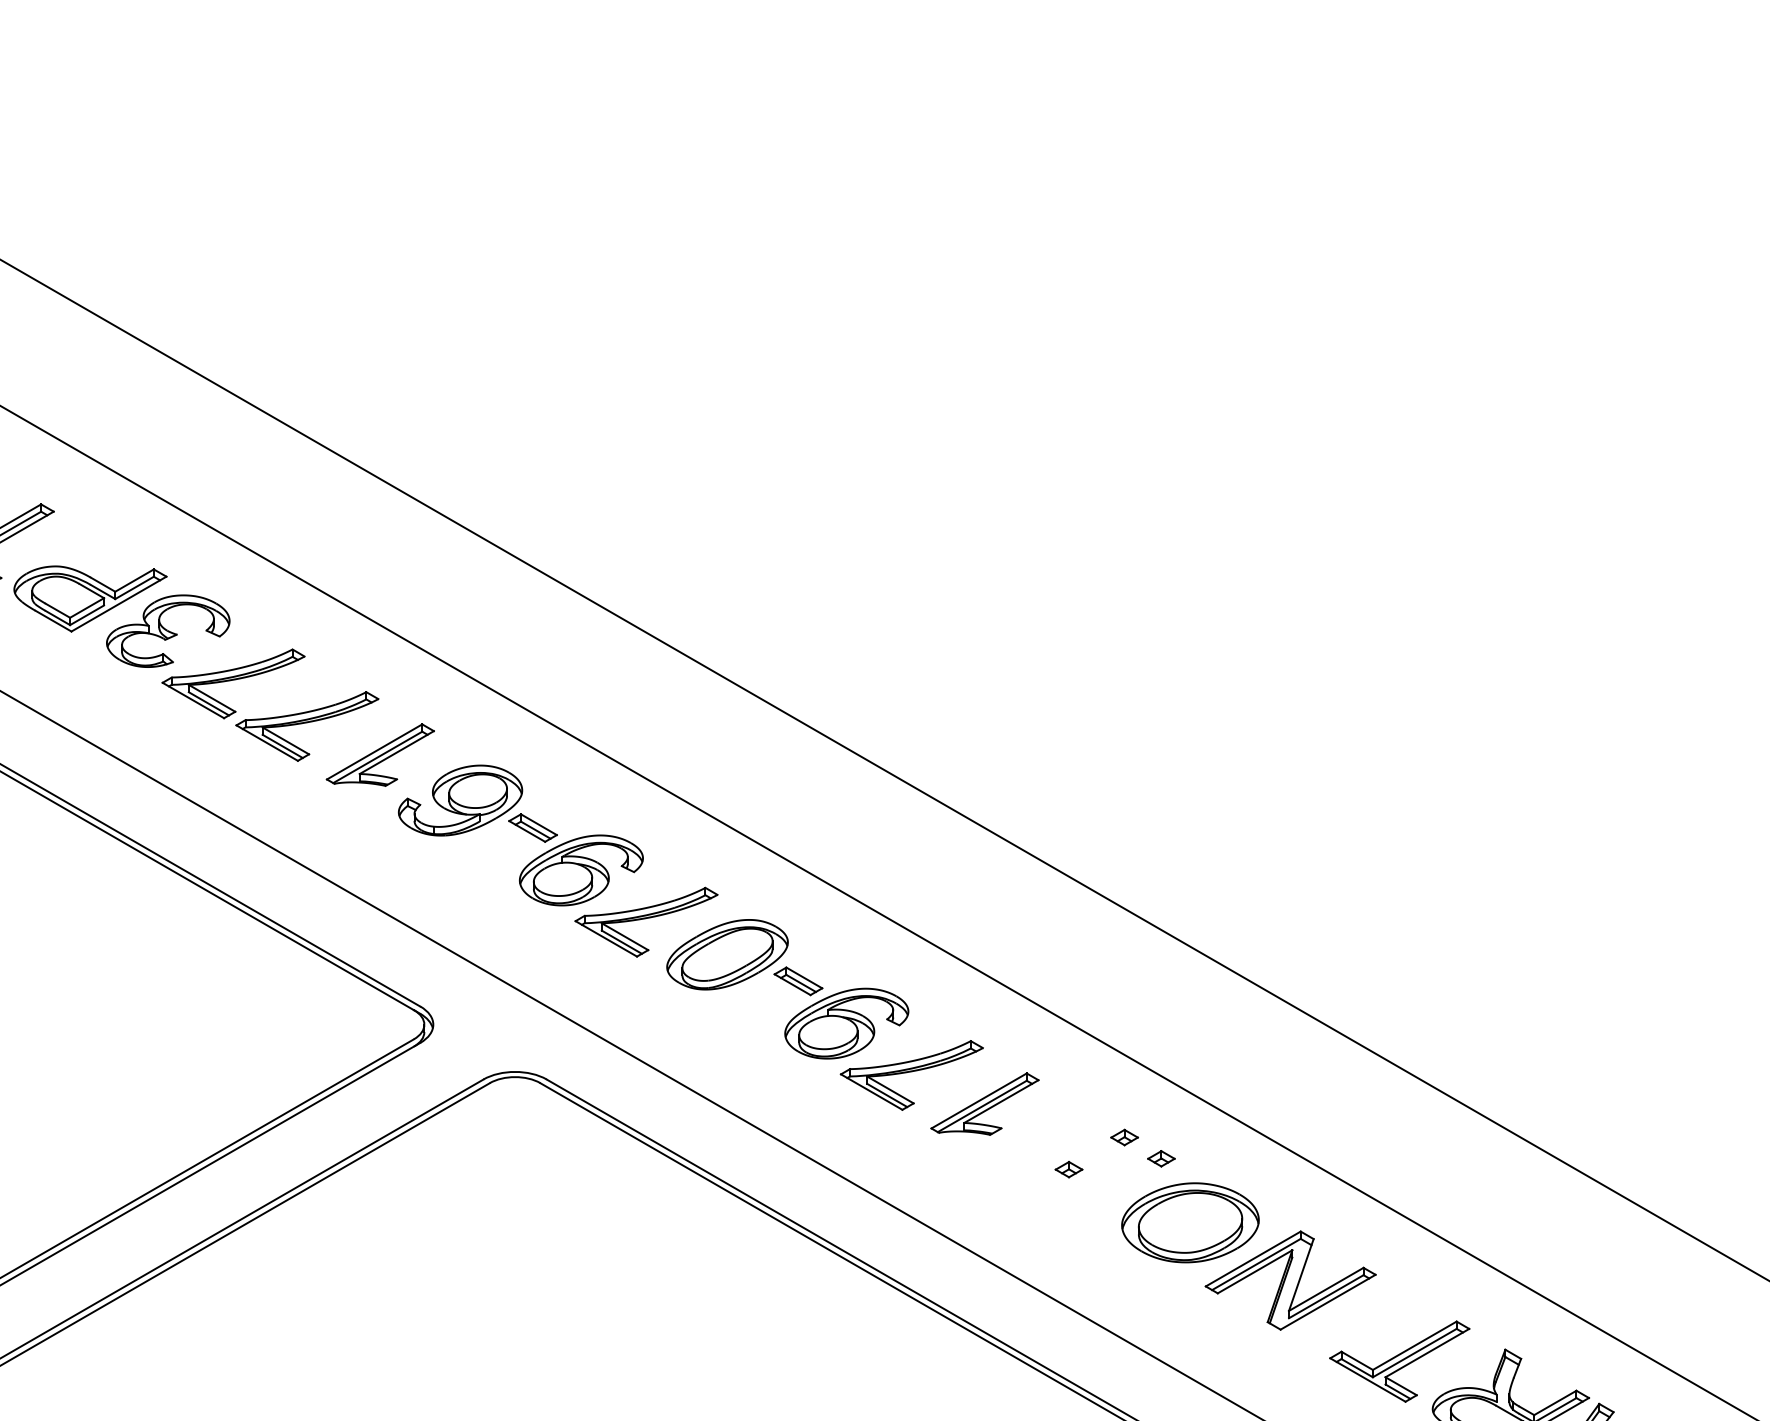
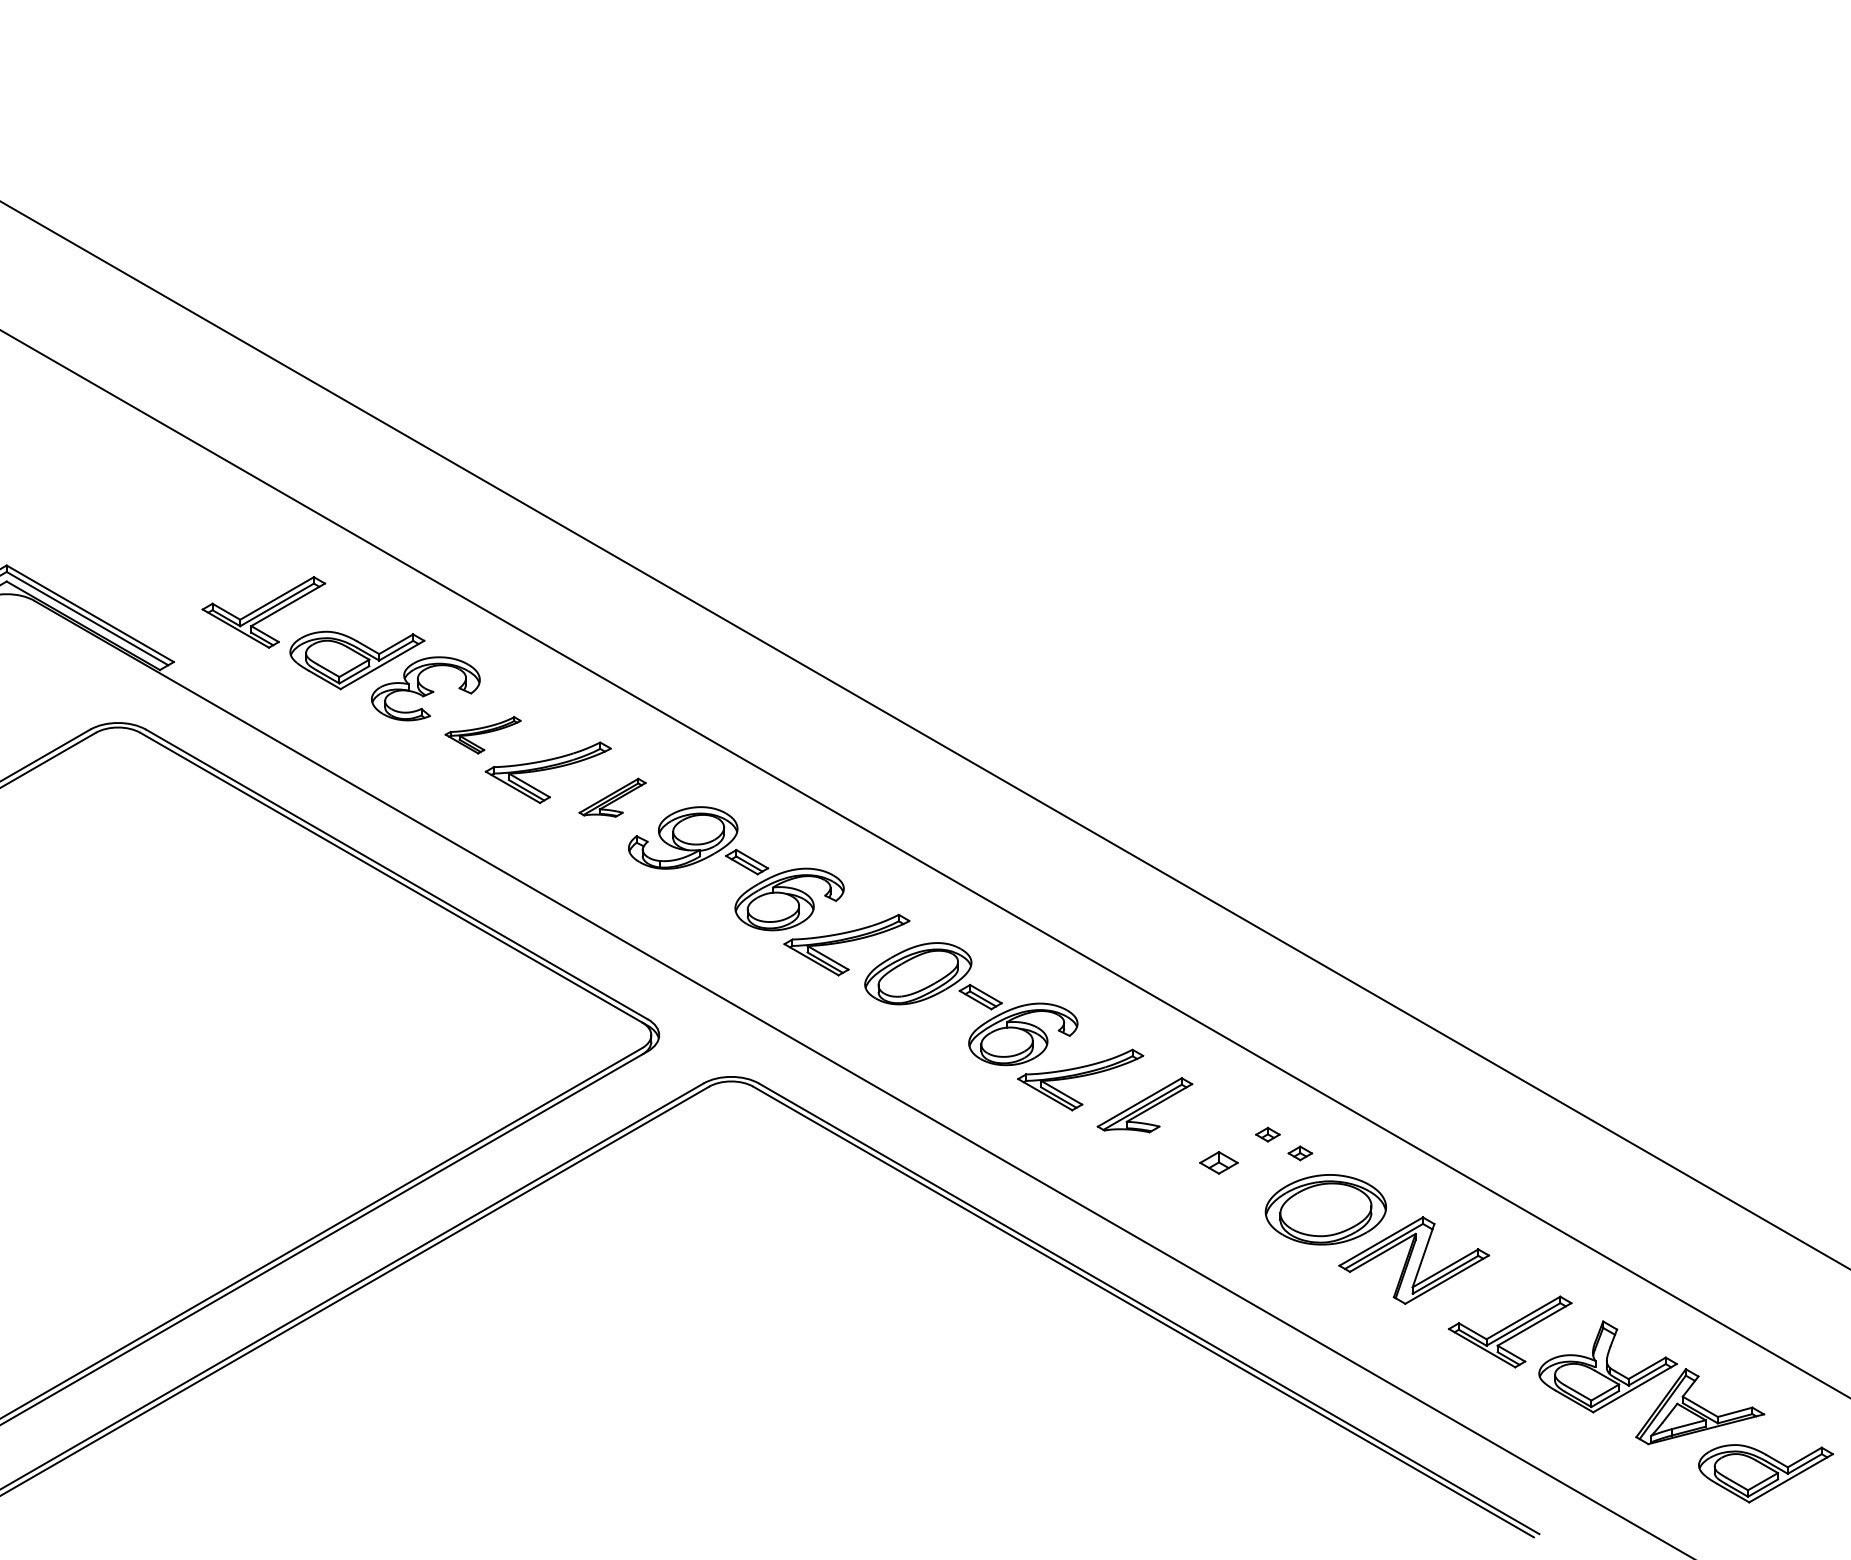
part: (232, 684) -> (482, 735), size x0.6
part: (380, 754) -> (612, 797), size x0.7
part: (1068, 1169) -> (1218, 1162), size x1.6

